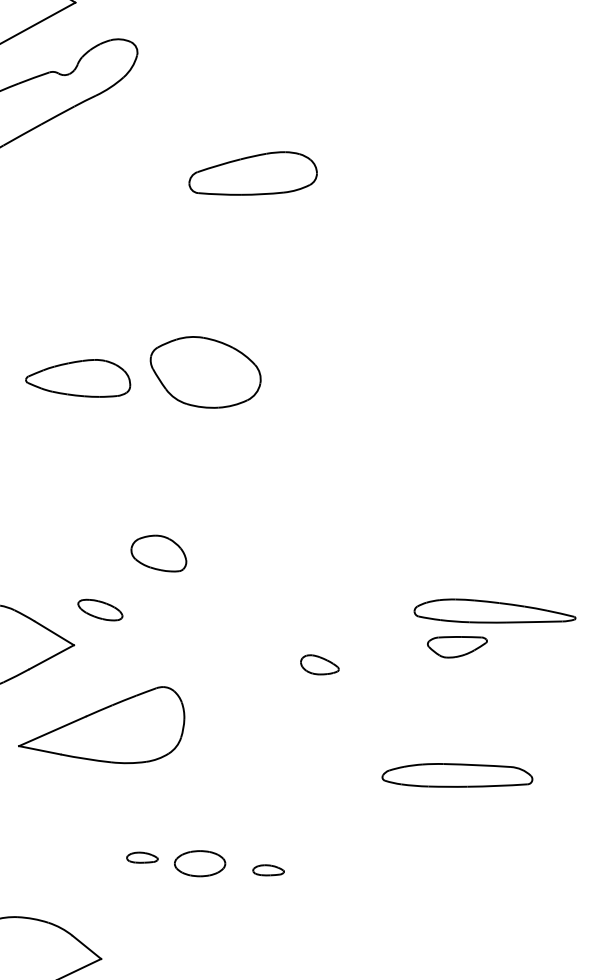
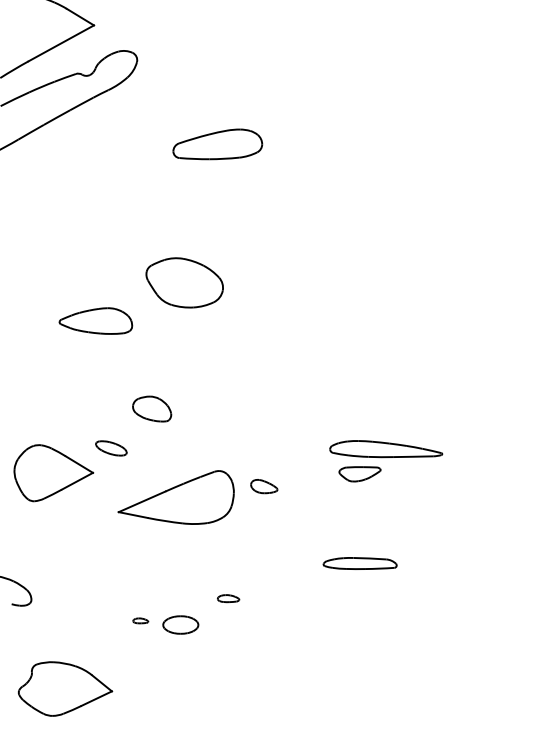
part: (77, 377) -> (95, 320), moved
part: (100, 725) -> (175, 497), moved
part: (458, 775) -> (360, 563), size x0.7
part: (142, 857) -> (140, 620), size x0.7
part: (268, 870) -> (228, 598), moved

